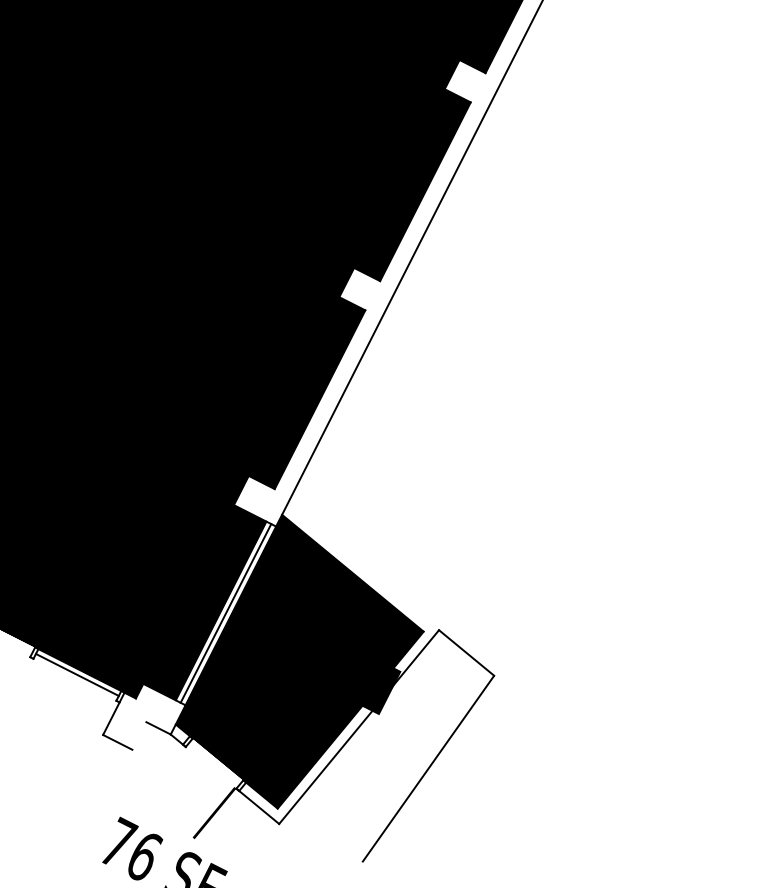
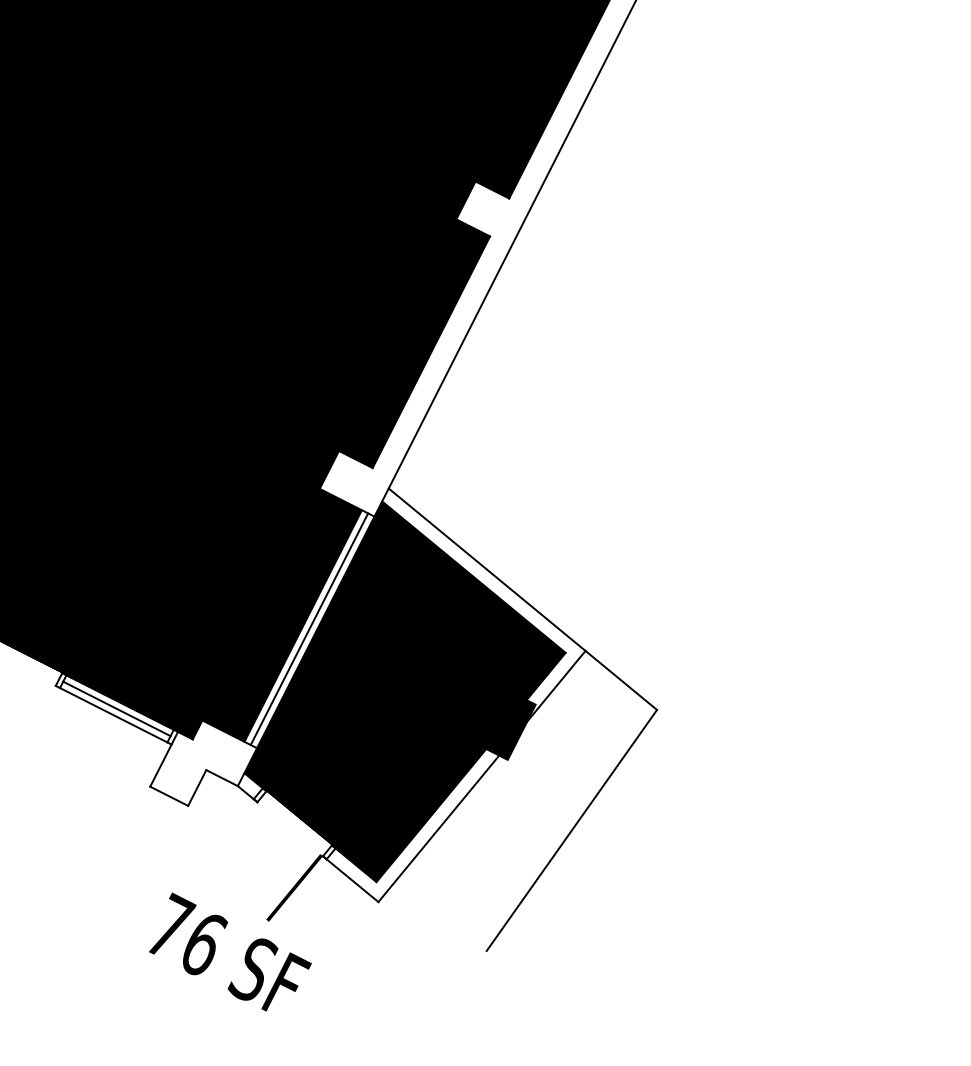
line: (363, 567) -> (487, 569), added
line: (74, 679) -> (113, 714), added
line: (139, 735) -> (197, 787), added

